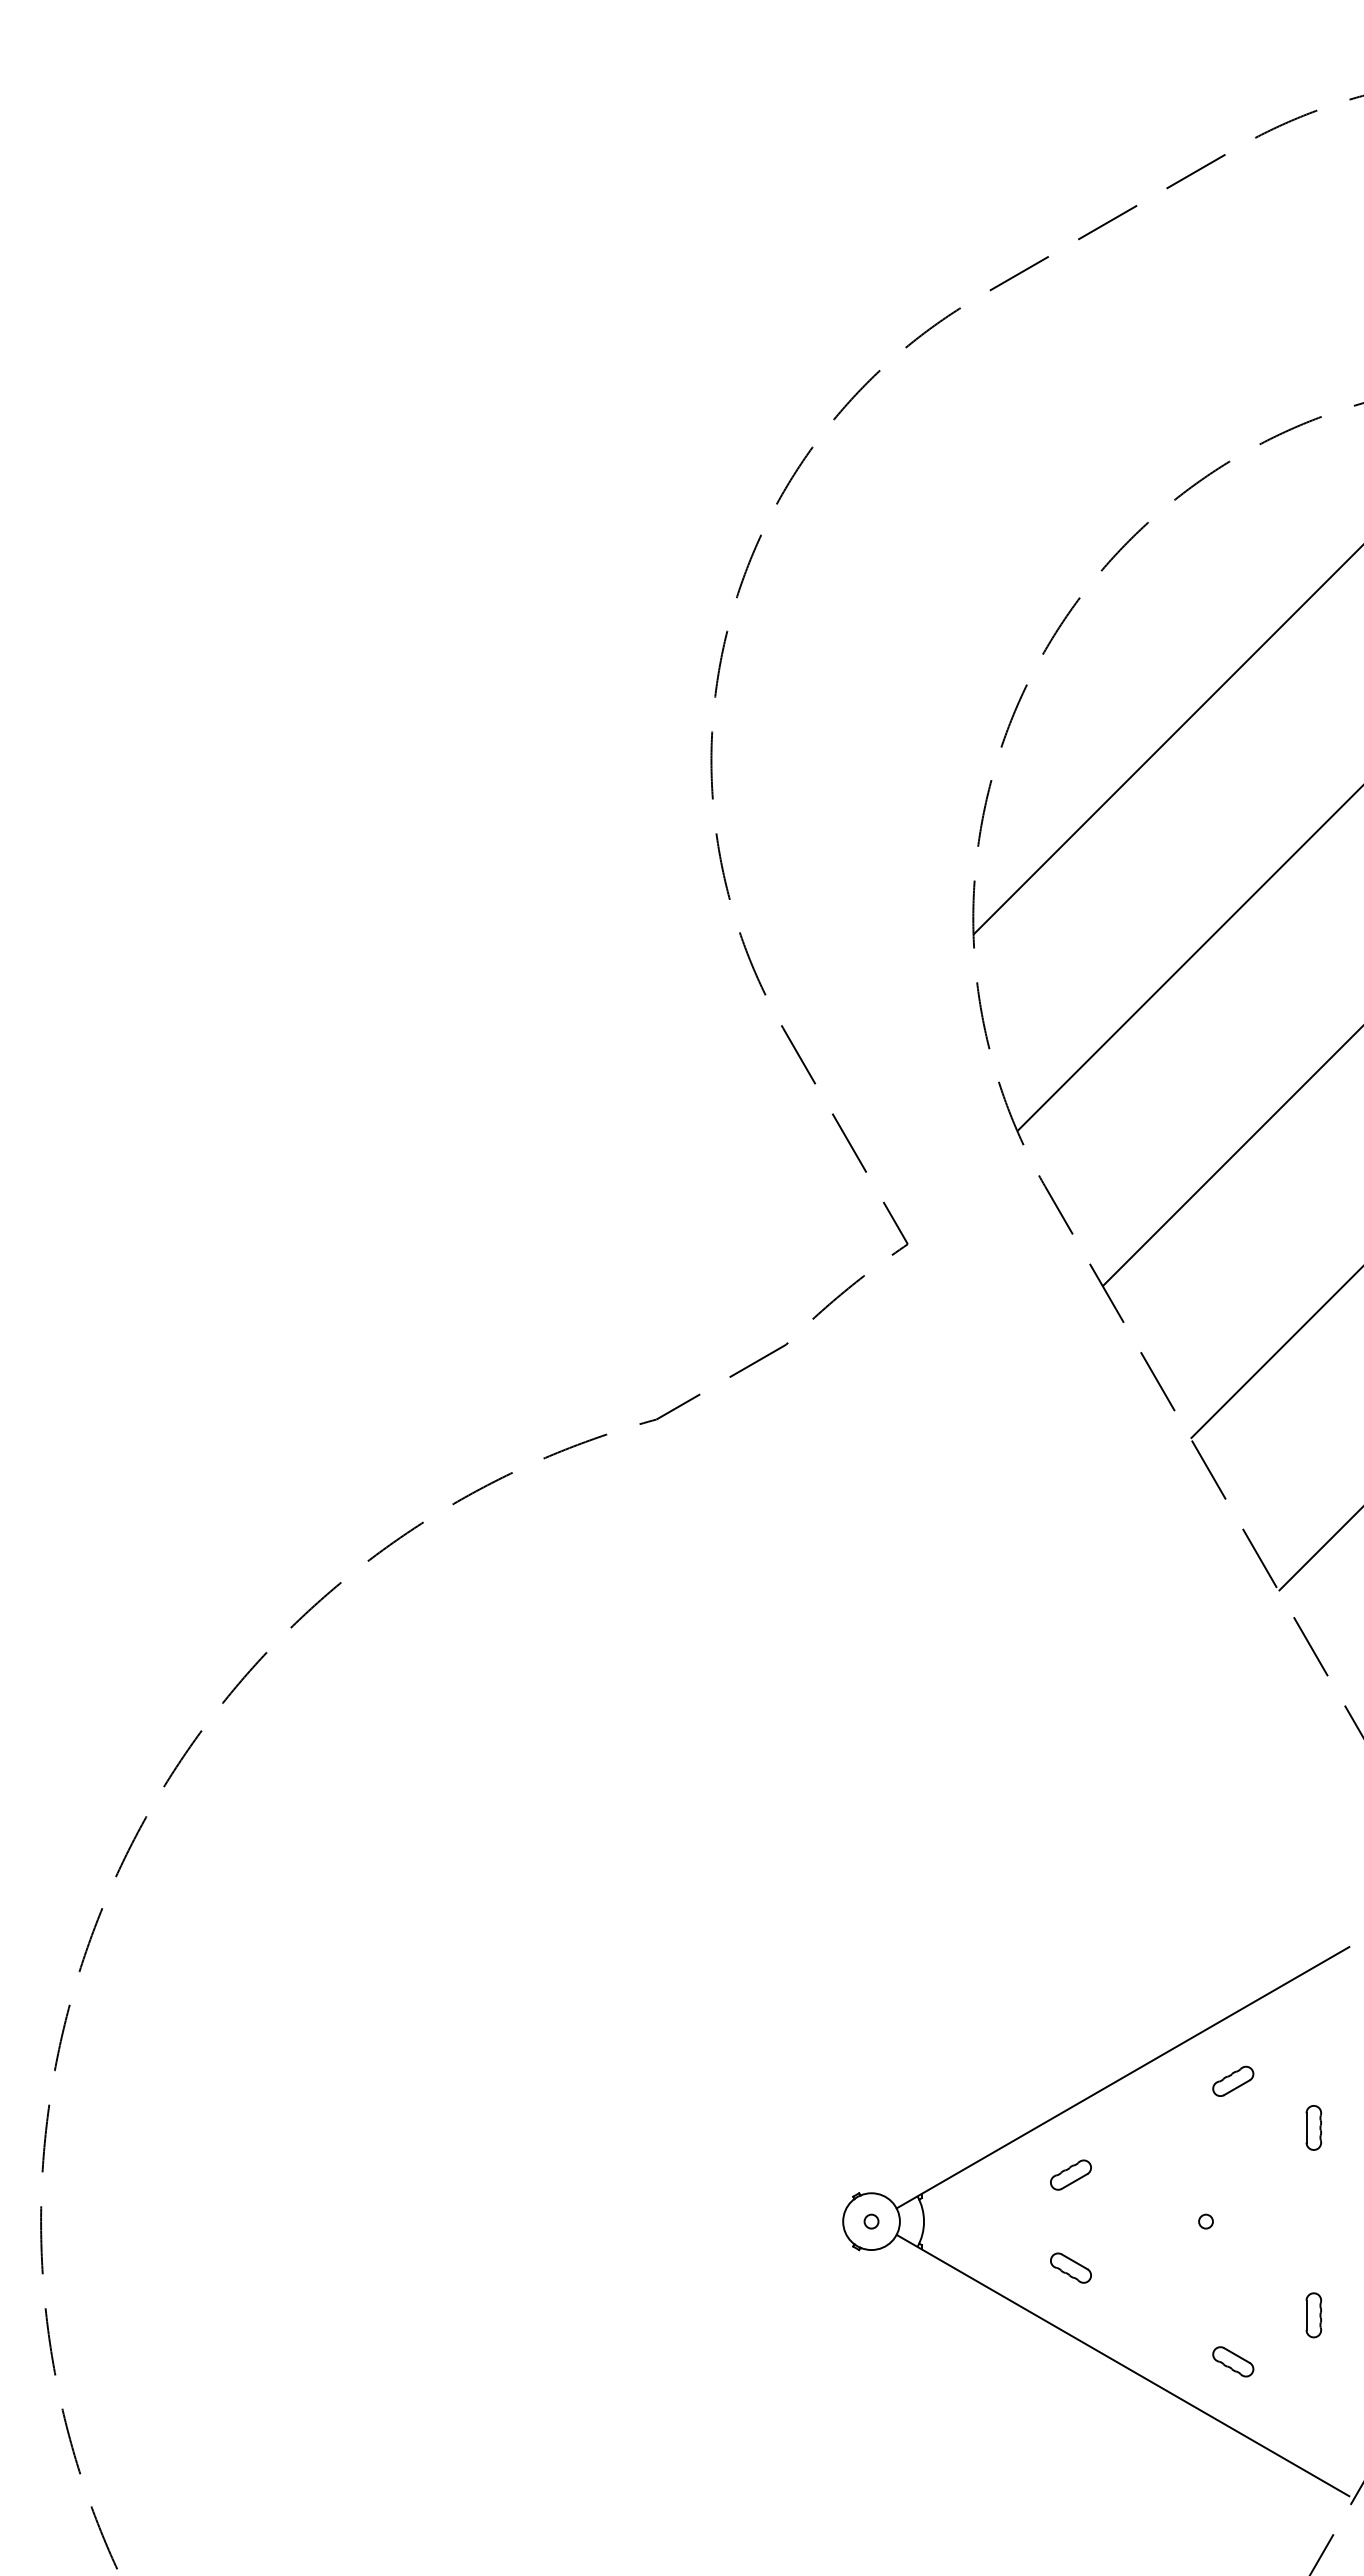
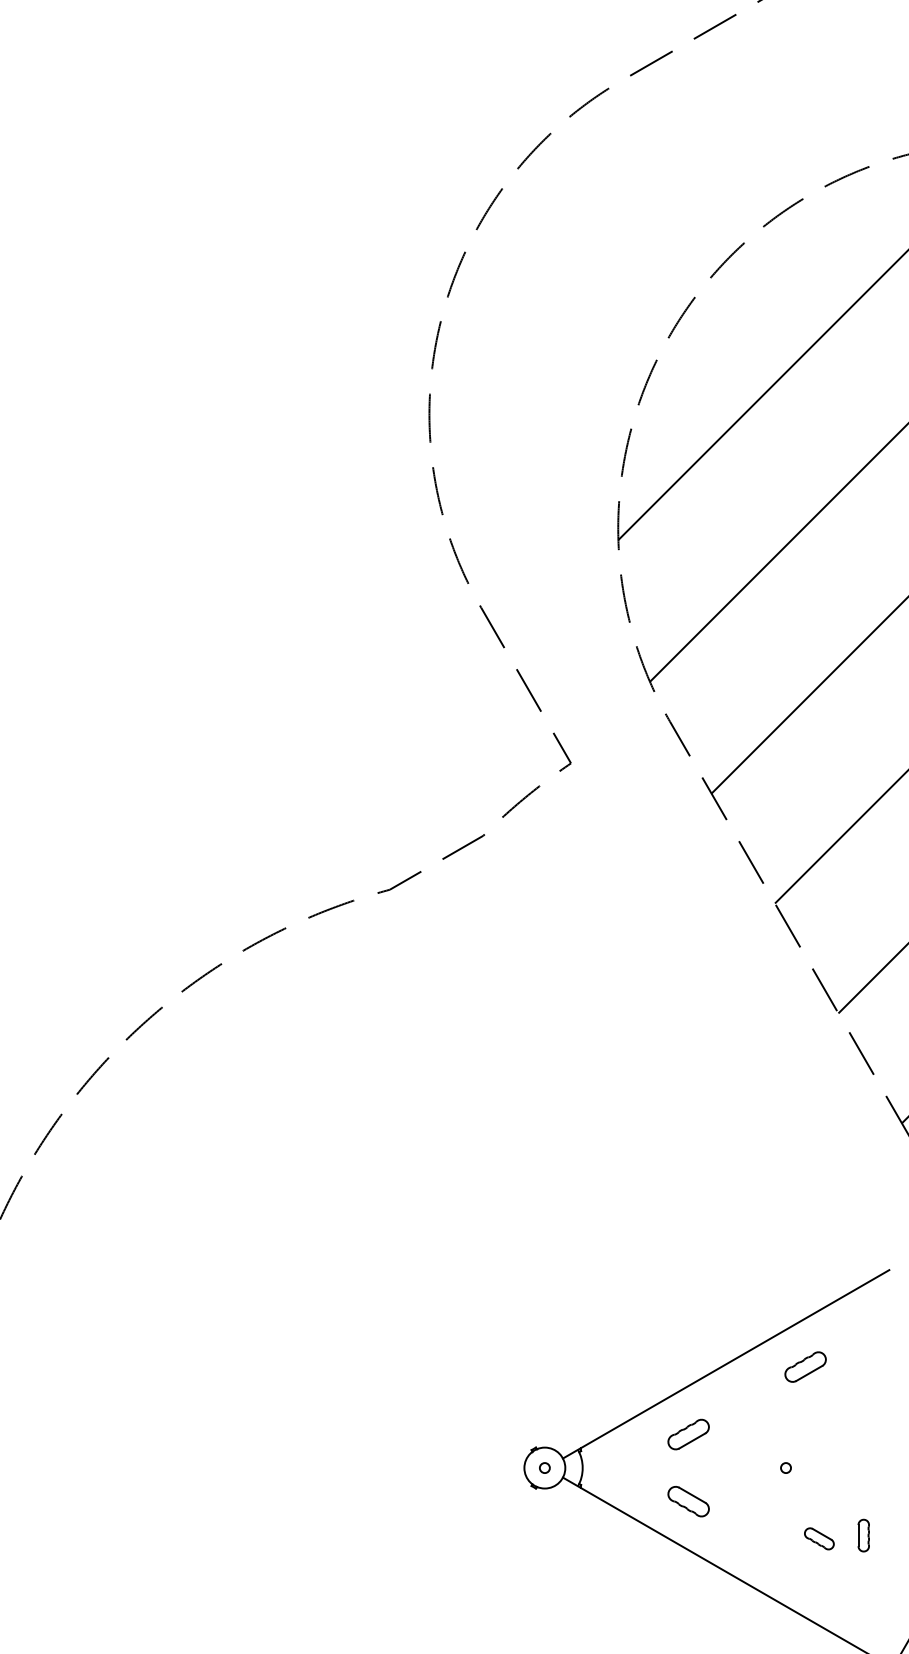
part: (1233, 2080) -> (805, 1366), size x1.4
part: (1313, 2127) -> (863, 1400), removed
part: (1070, 2174) -> (688, 1434), size x1.4
part: (1070, 2267) -> (688, 1501), size x1.4
part: (1233, 2361) -> (819, 1538), moved

